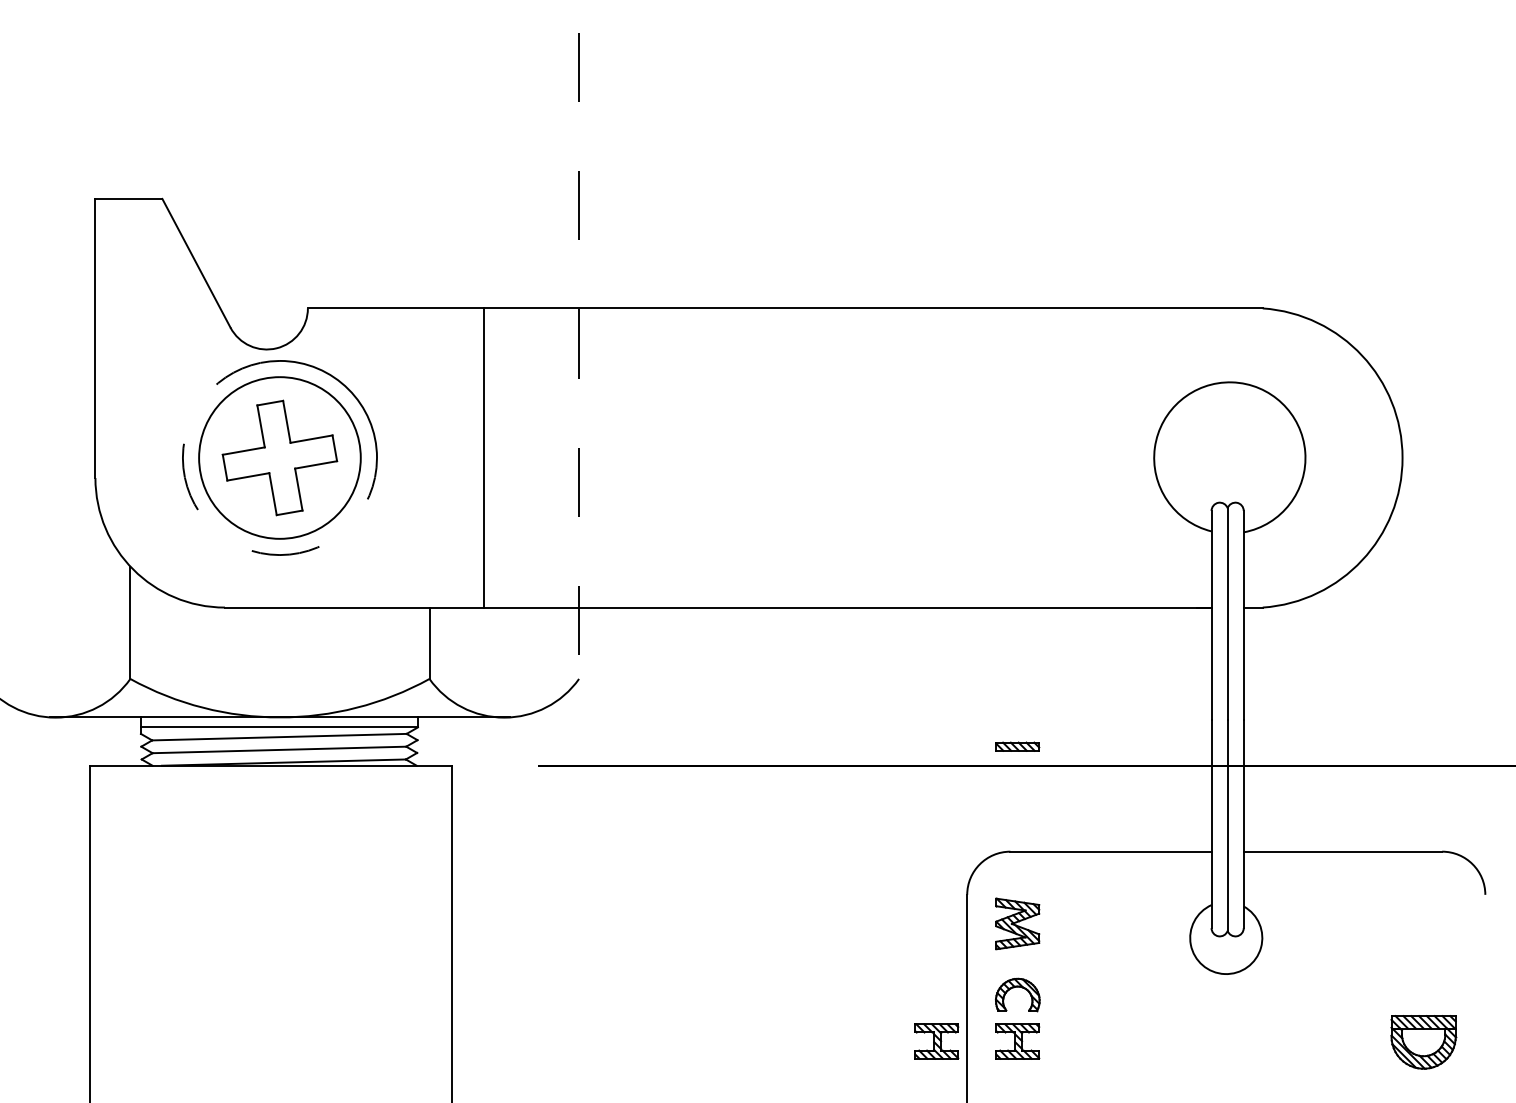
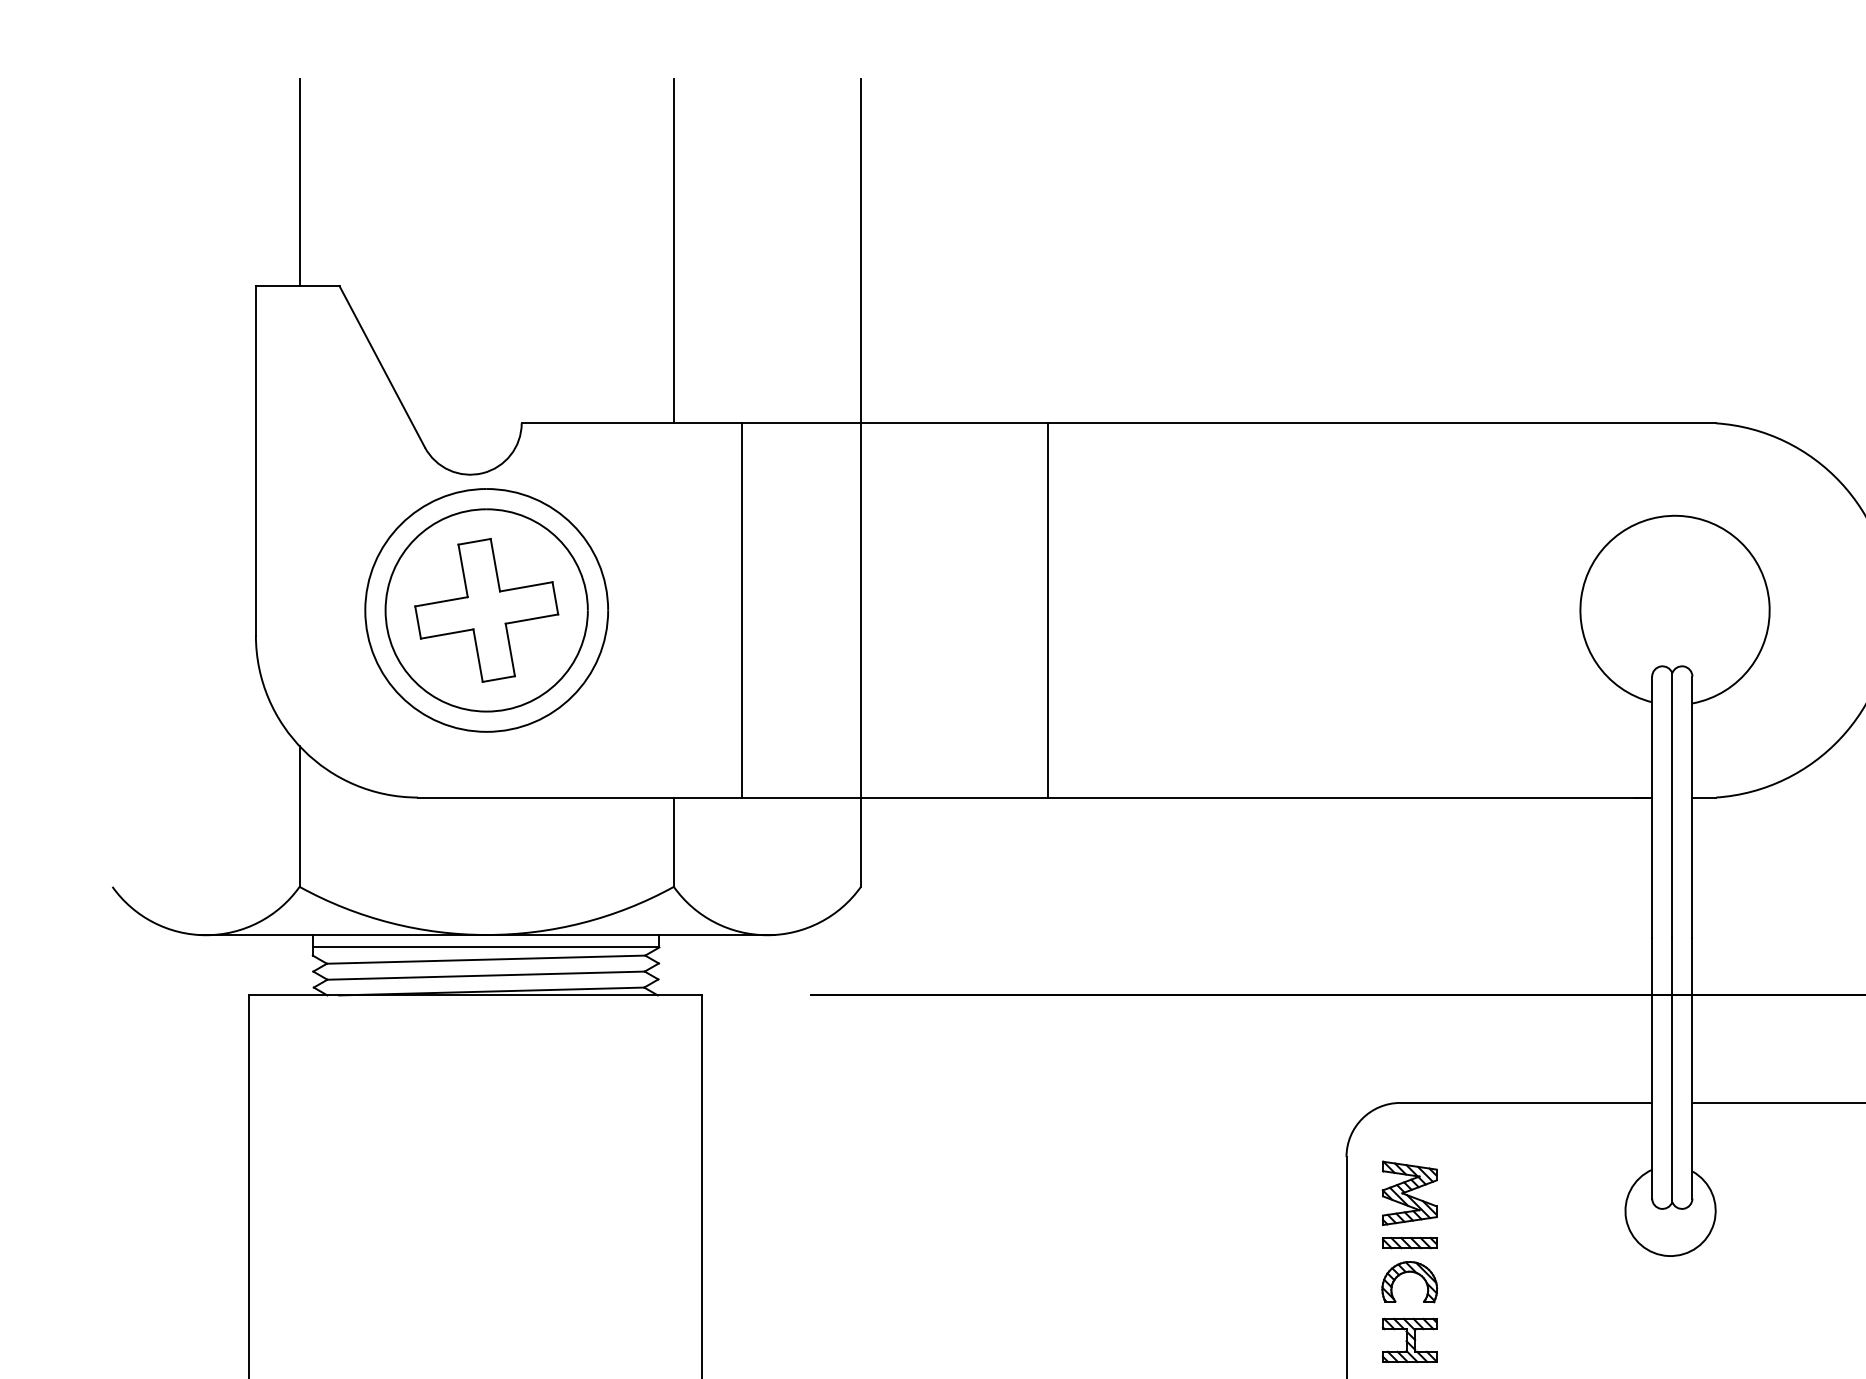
line: (130, 115) -> (299, 181), added
line: (429, 170) -> (673, 250), added
line: (579, 356) -> (861, 483), dashed -> solid
line: (728, 457) -> (1047, 609), added
arc: (211, 526) -> (401, 696), dashed -> solid
part: (1017, 746) -> (1409, 1242), moved
part: (936, 1041) -> (1308, 1340), removed

